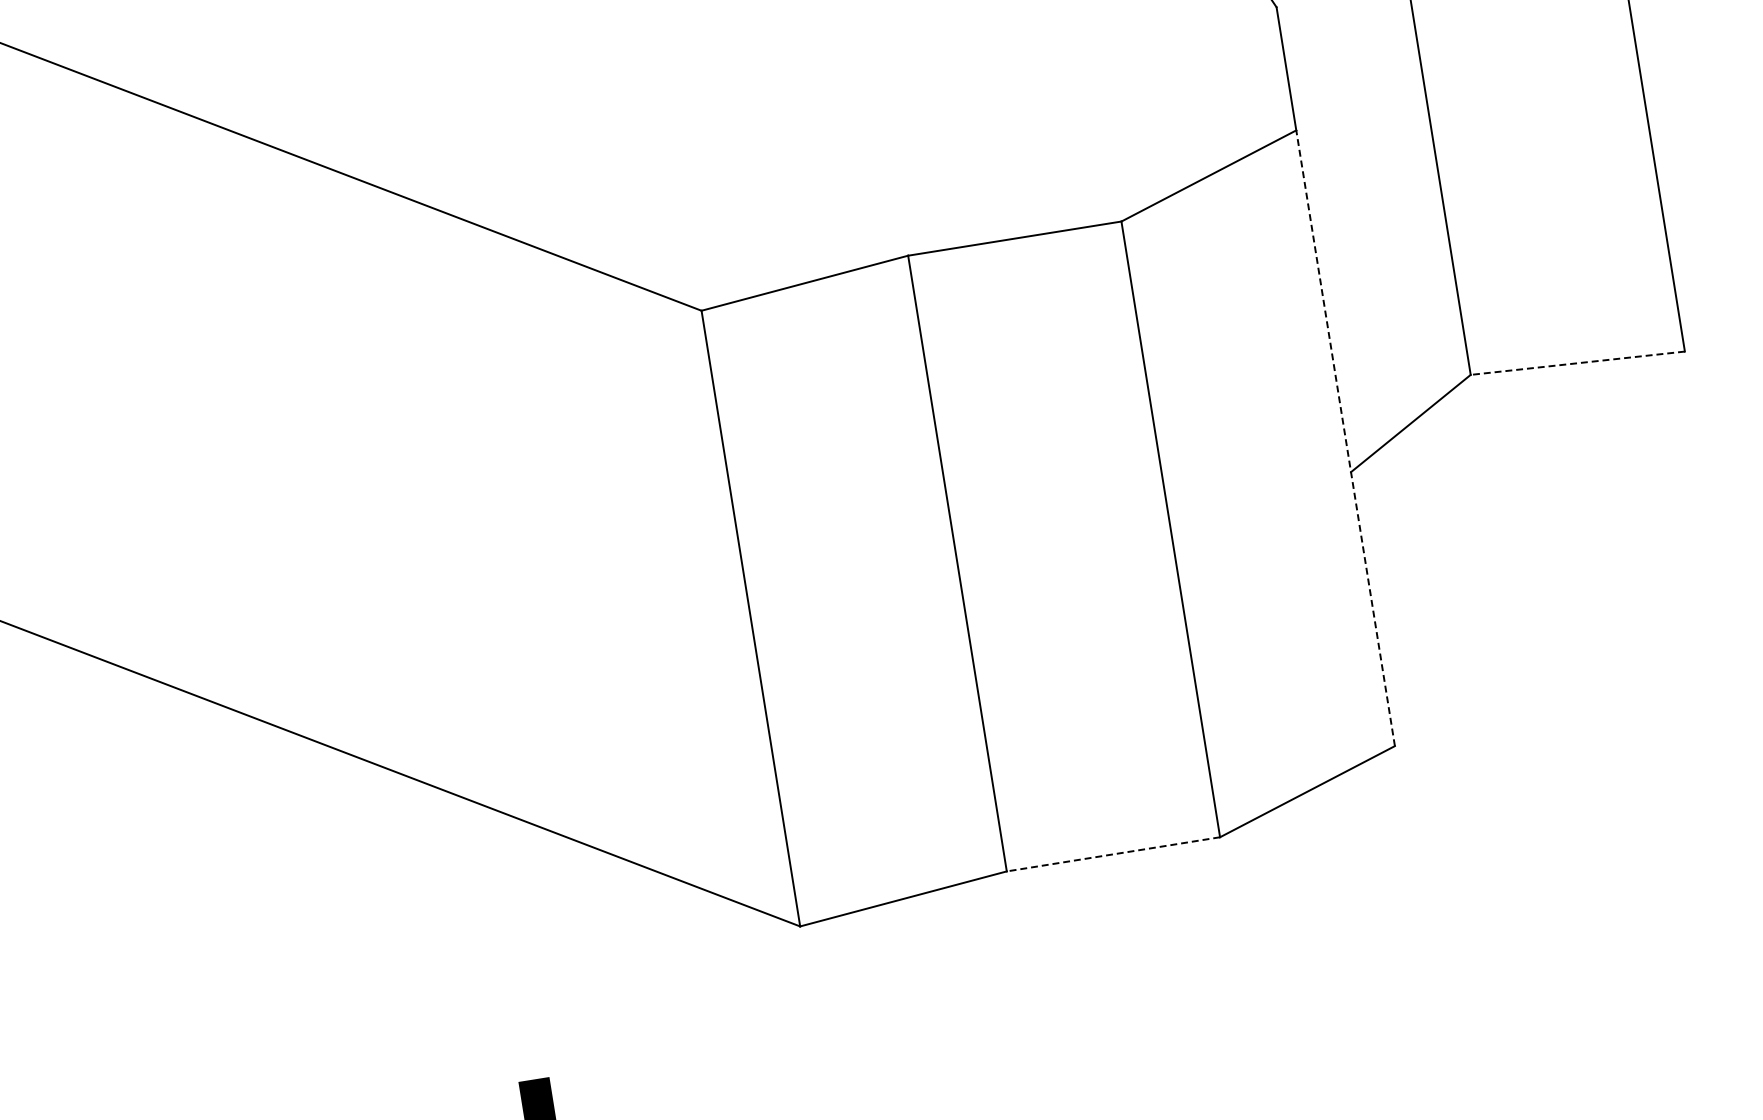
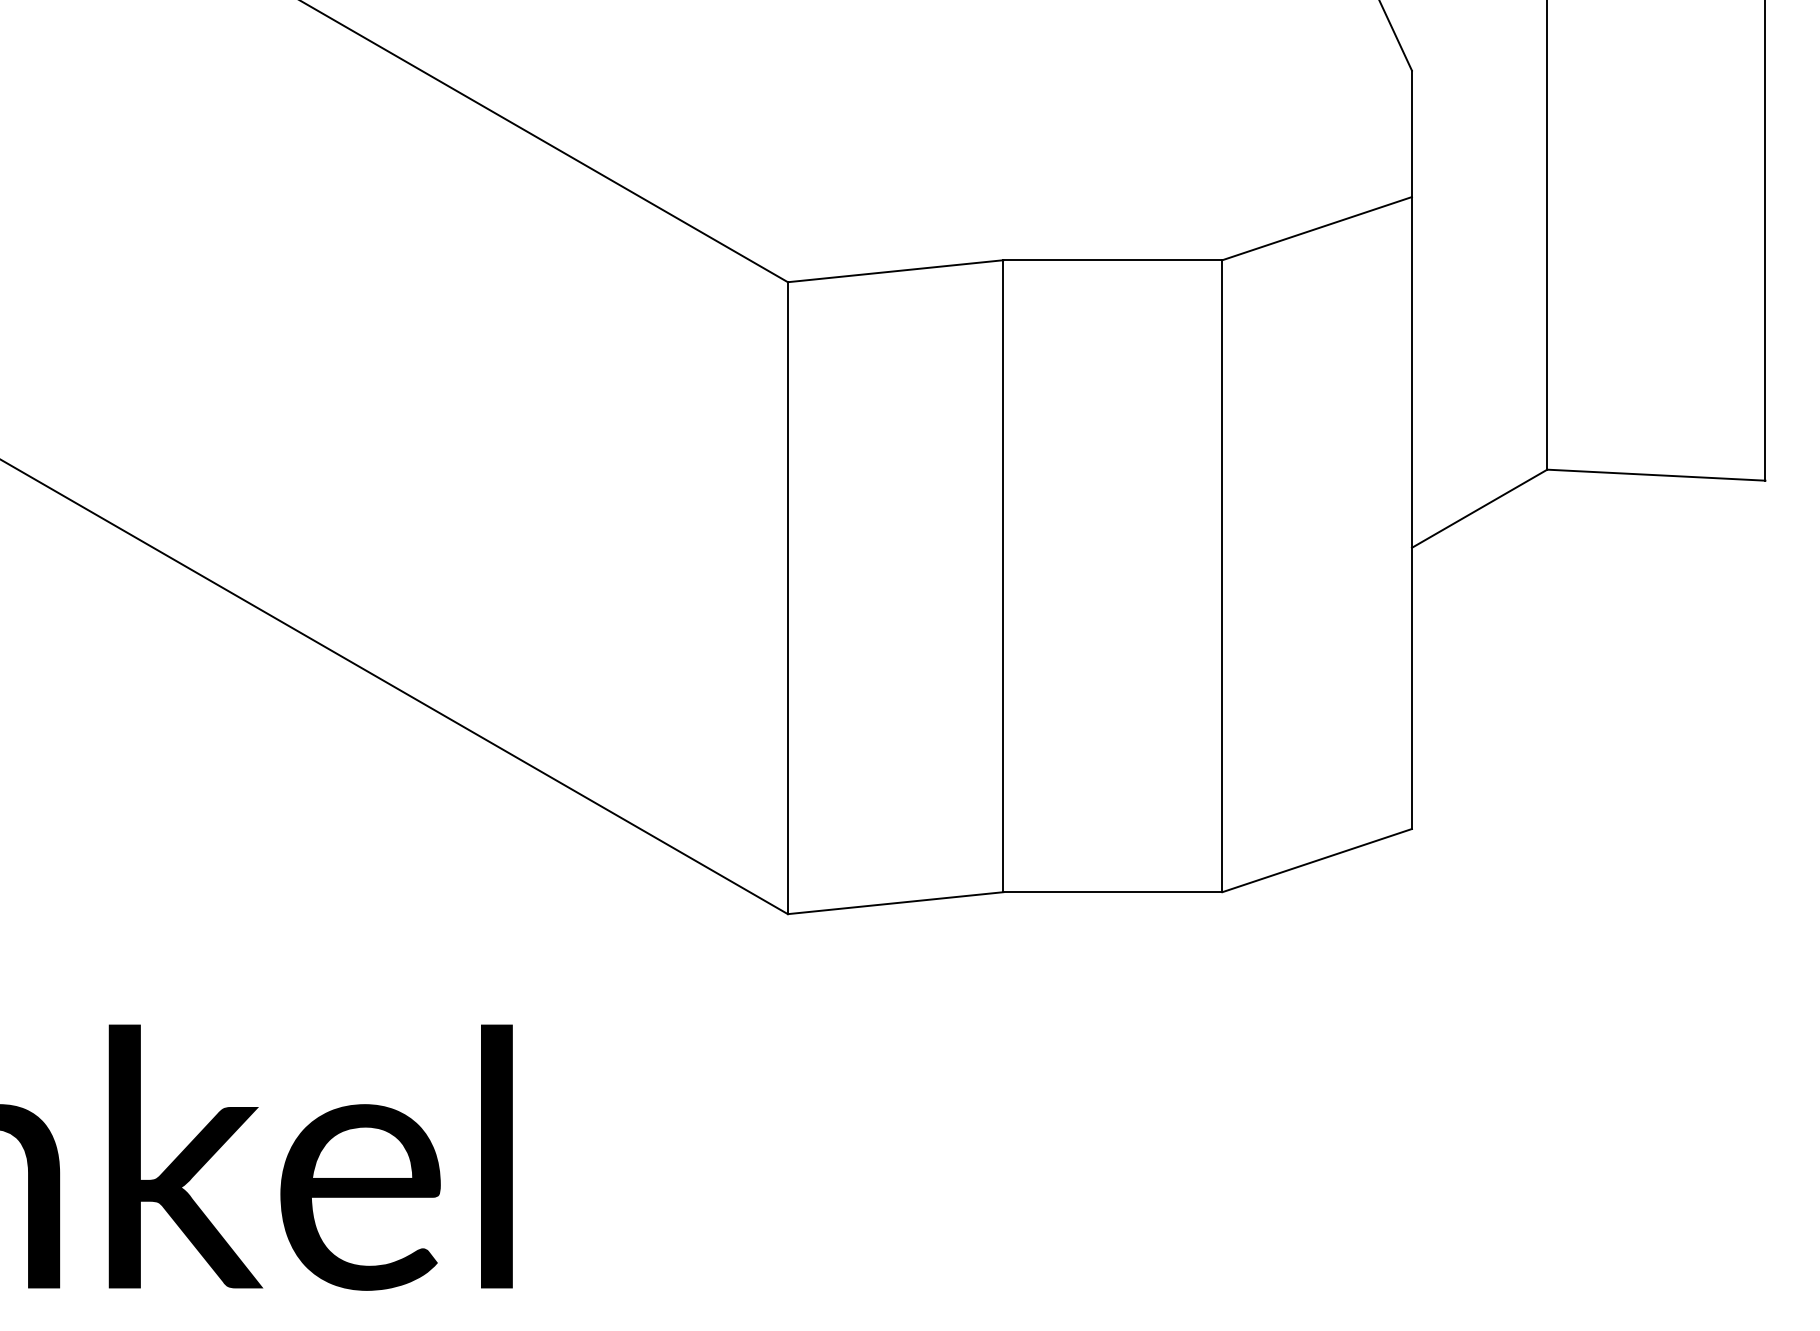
line: (1577, 363) -> (1655, 475), dashed -> solid
line: (1345, 438) -> (1411, 513), dashed -> solid
line: (1113, 854) -> (1112, 892), dashed -> solid

